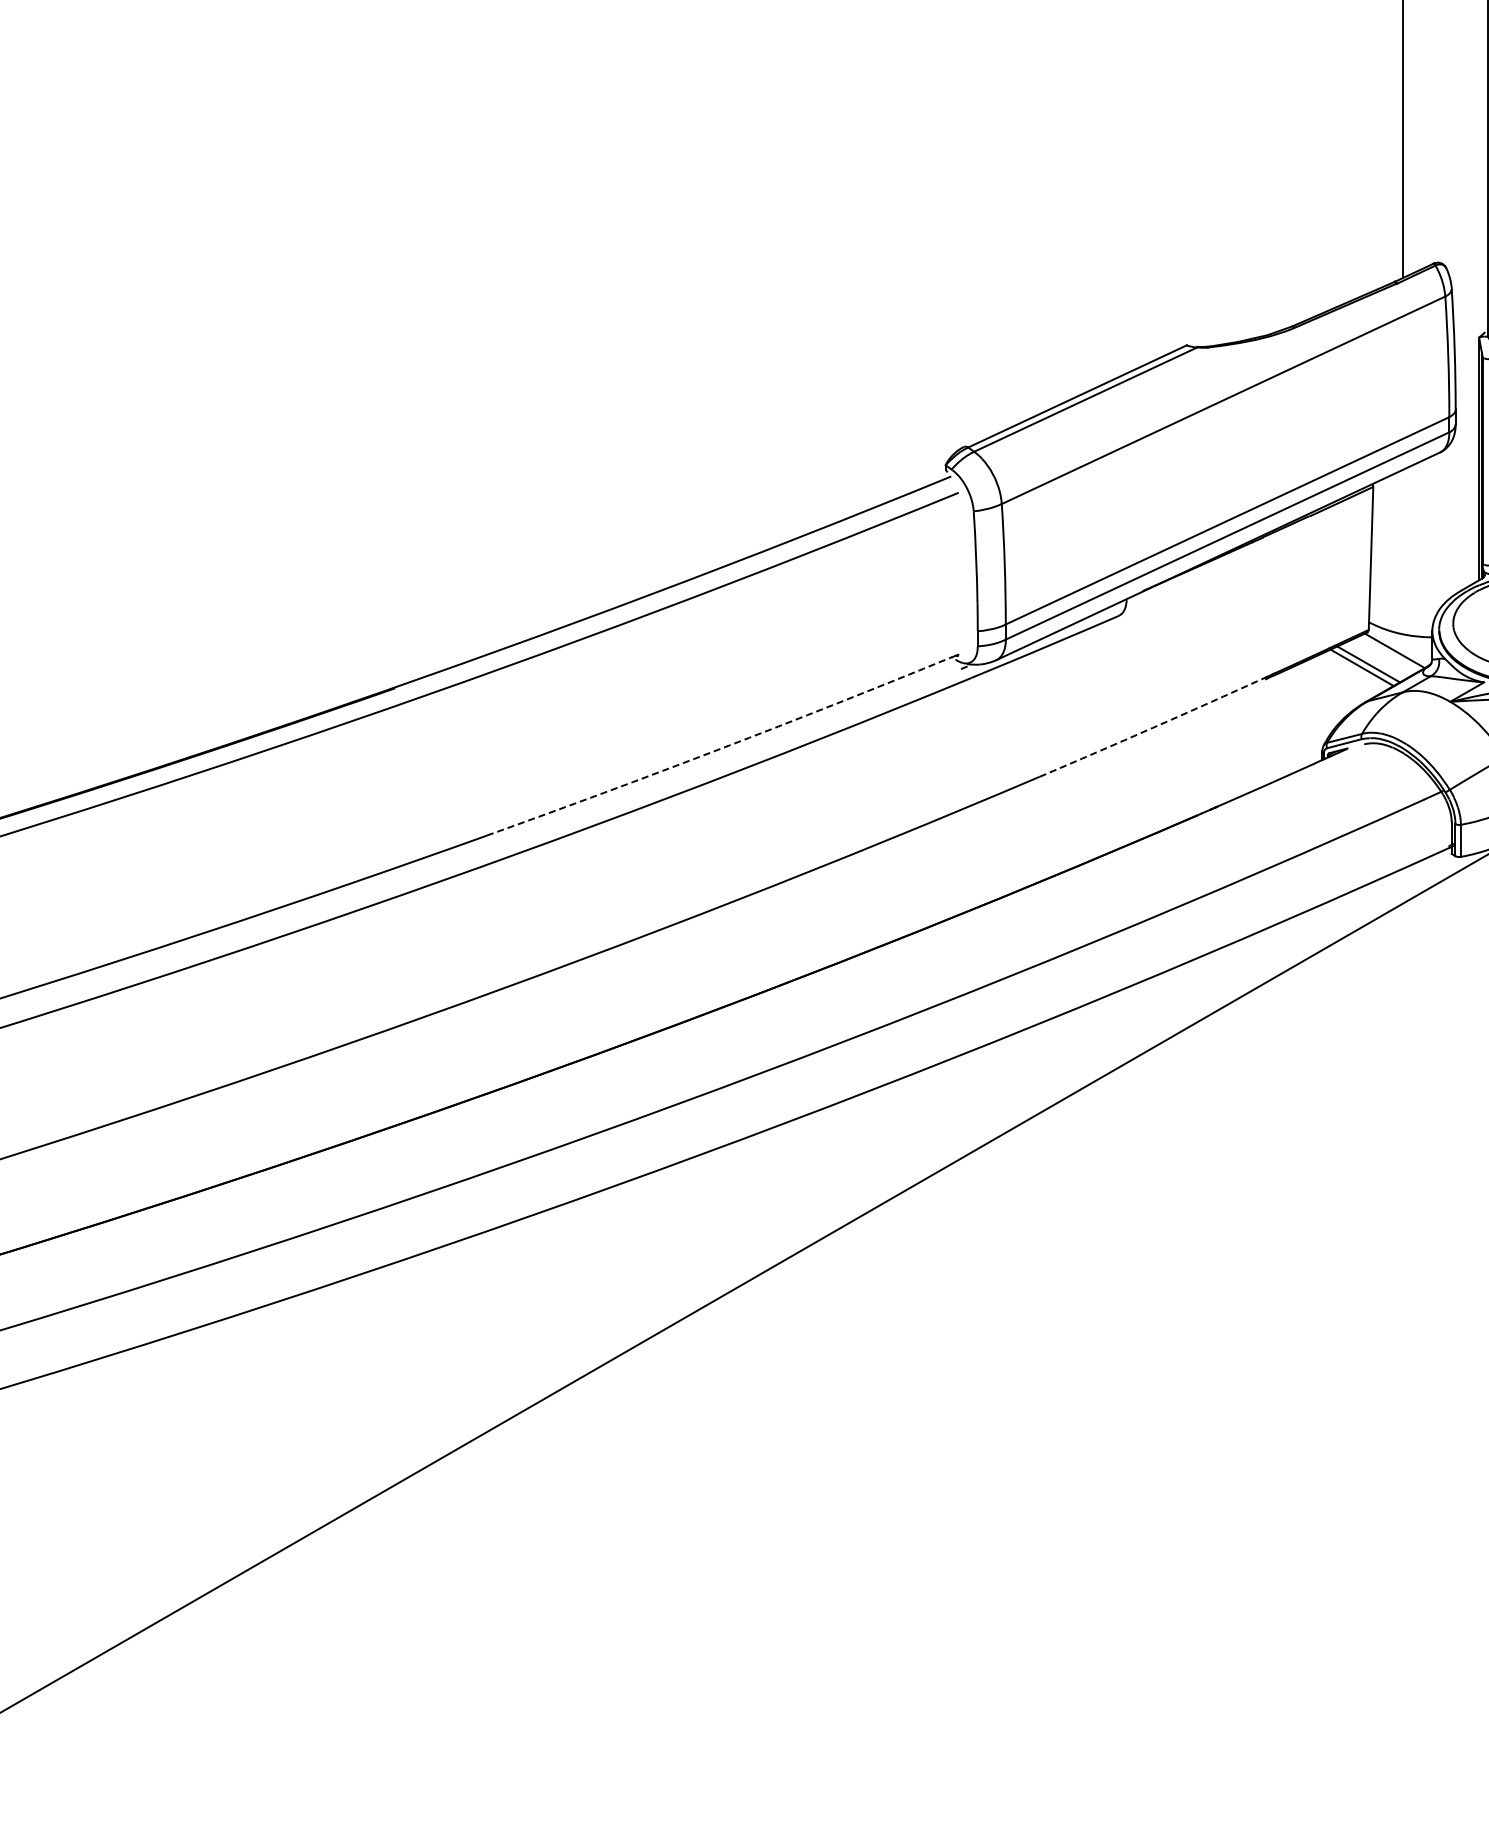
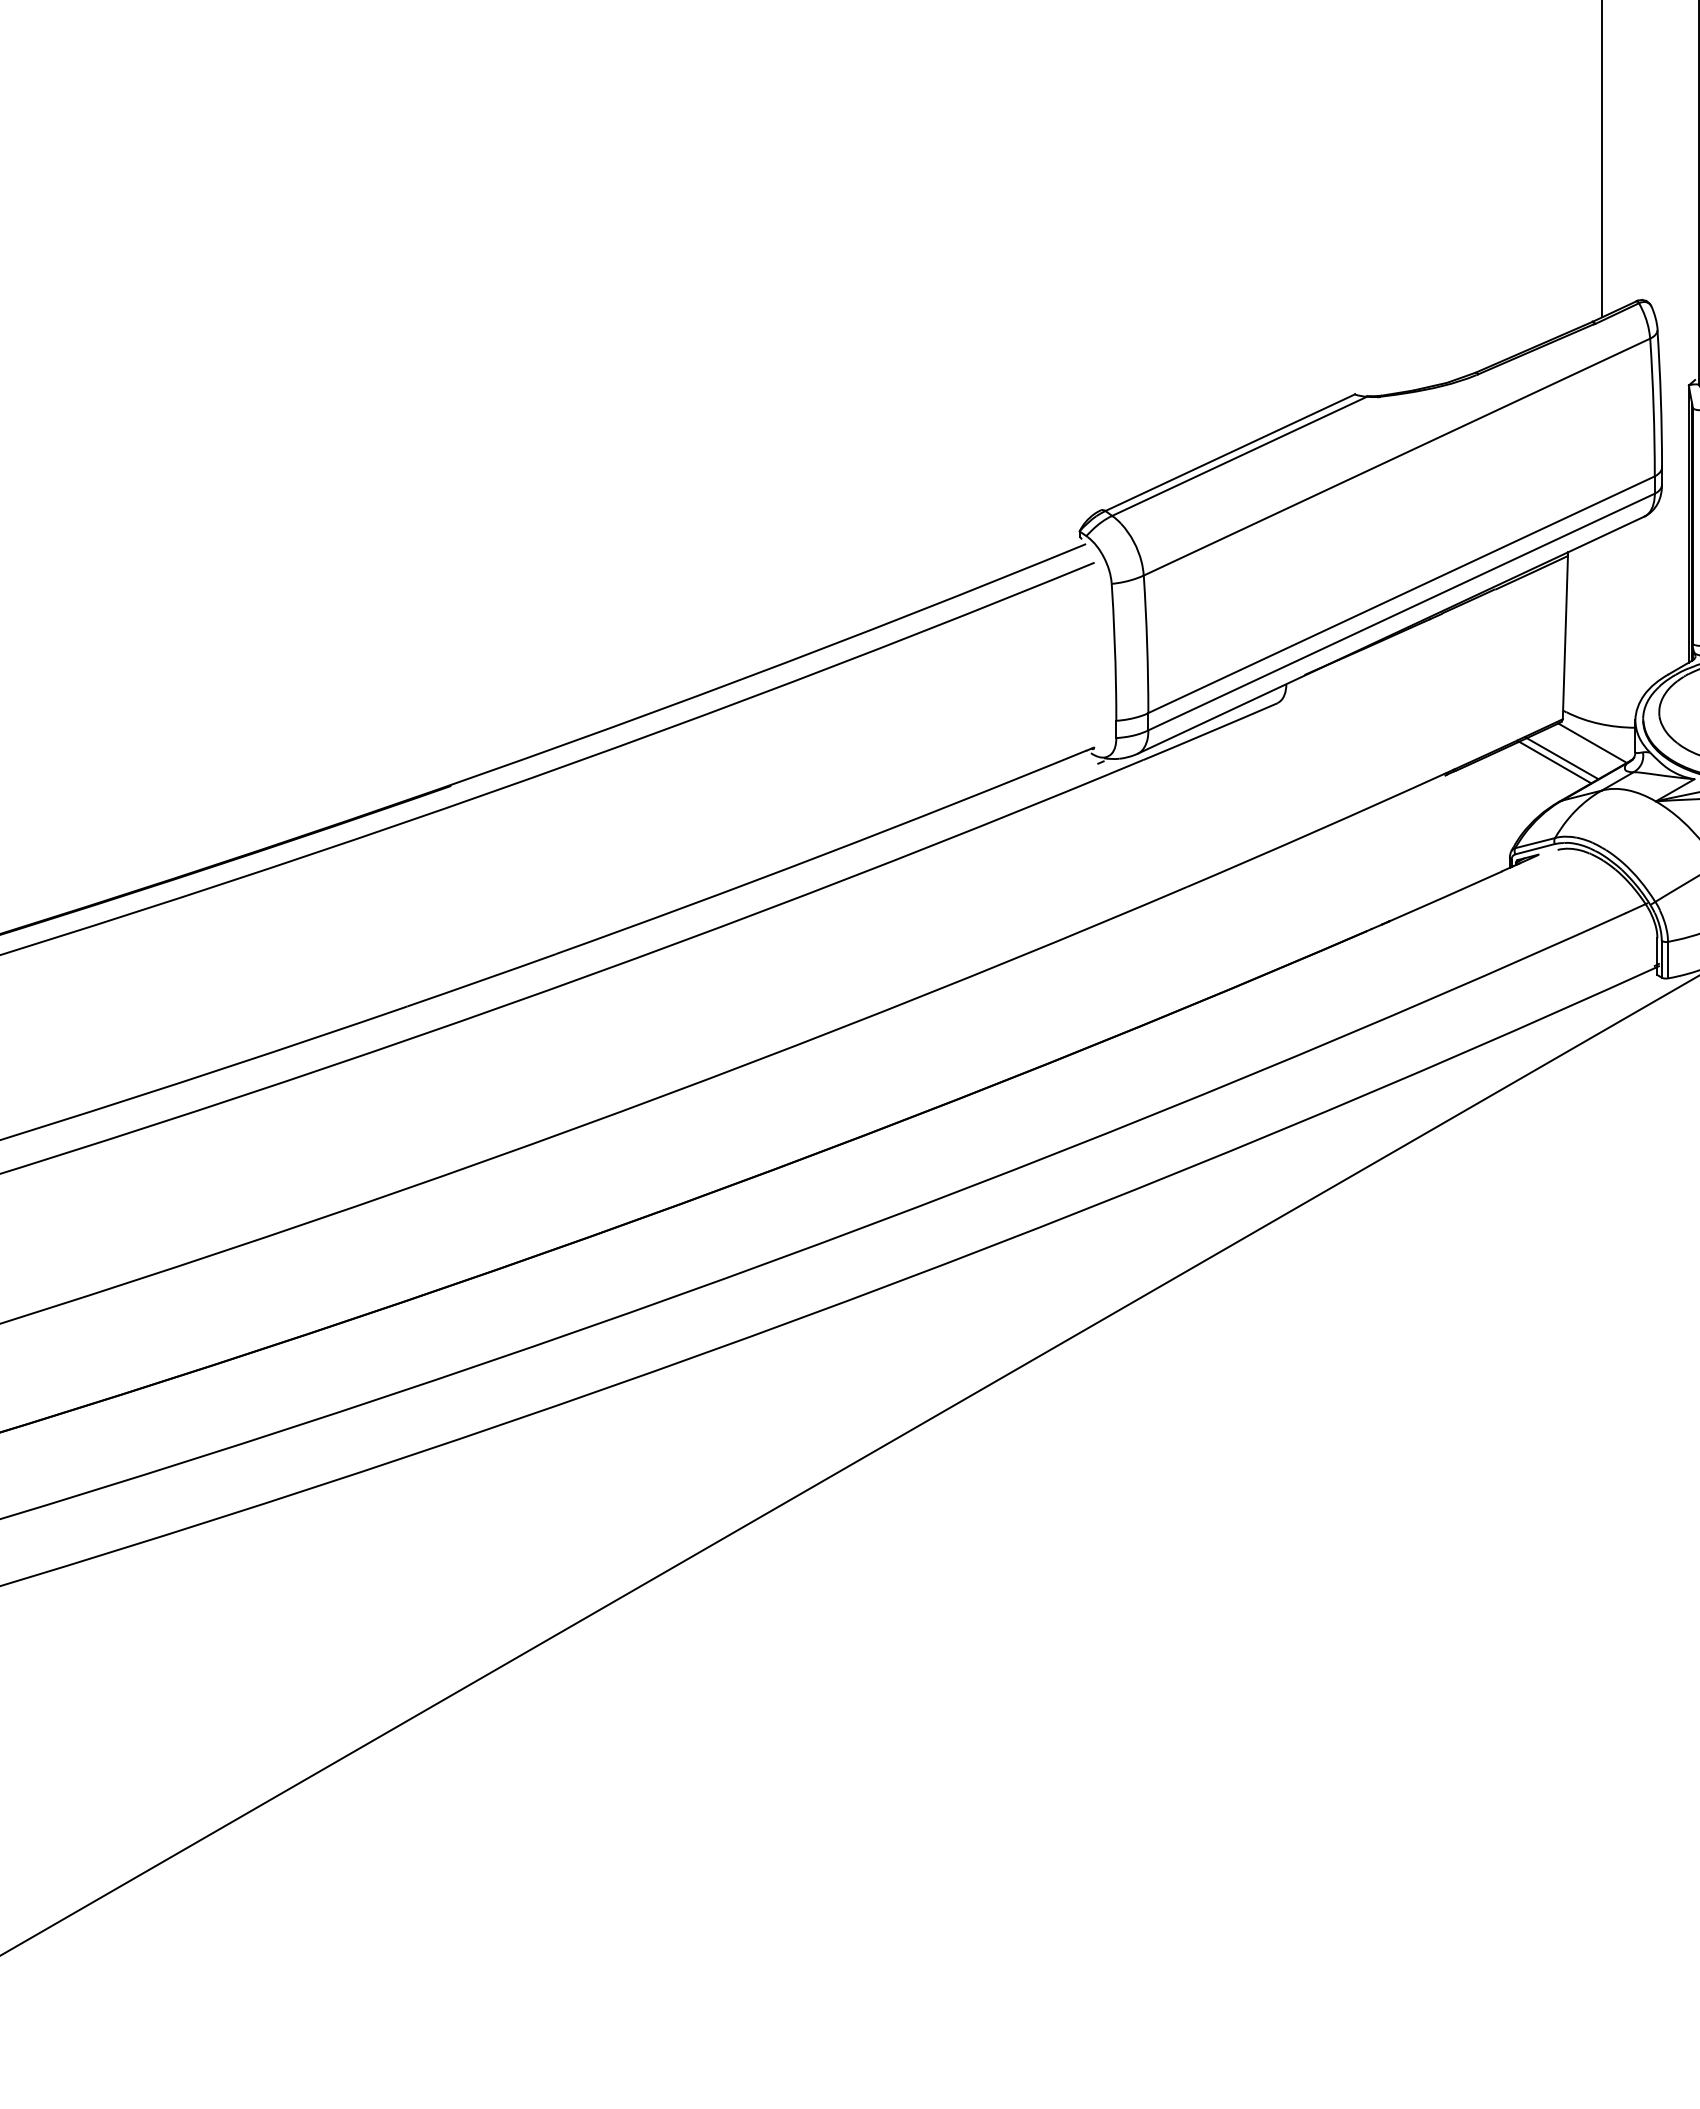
arc: (1152, 727) -> (1315, 830), dashed -> solid
arc: (720, 748) -> (822, 854), dashed -> solid

